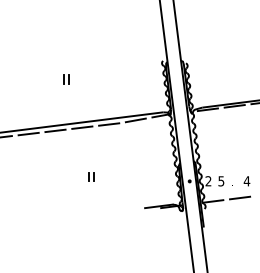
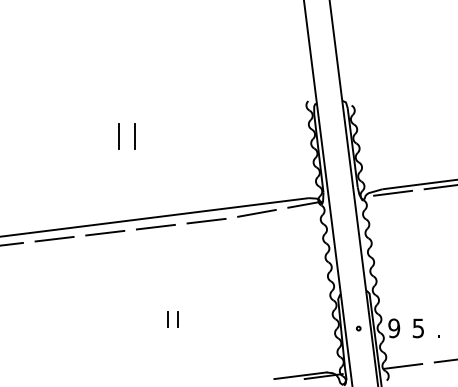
part: (66, 79) -> (126, 136), size x1.6
text: (208, 181) -> (394, 328), 2 -> 9

